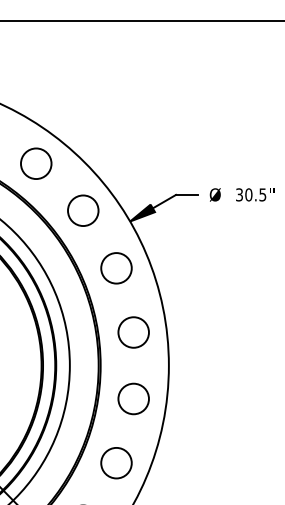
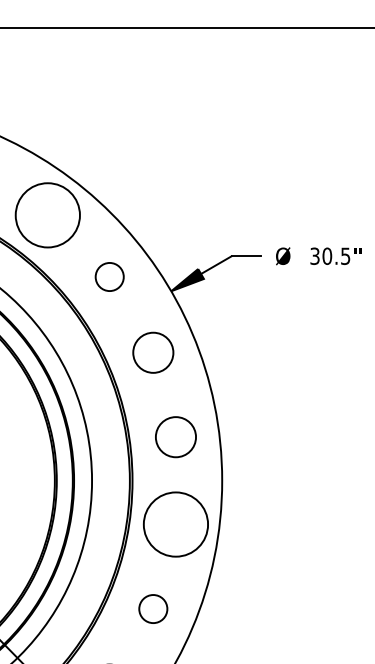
circle: (36, 163) -> (48, 215), size x1.6
circle: (83, 210) -> (109, 276), size x0.7
circle: (133, 398) -> (175, 523), size x1.6
circle: (116, 463) -> (153, 609), size x0.7

